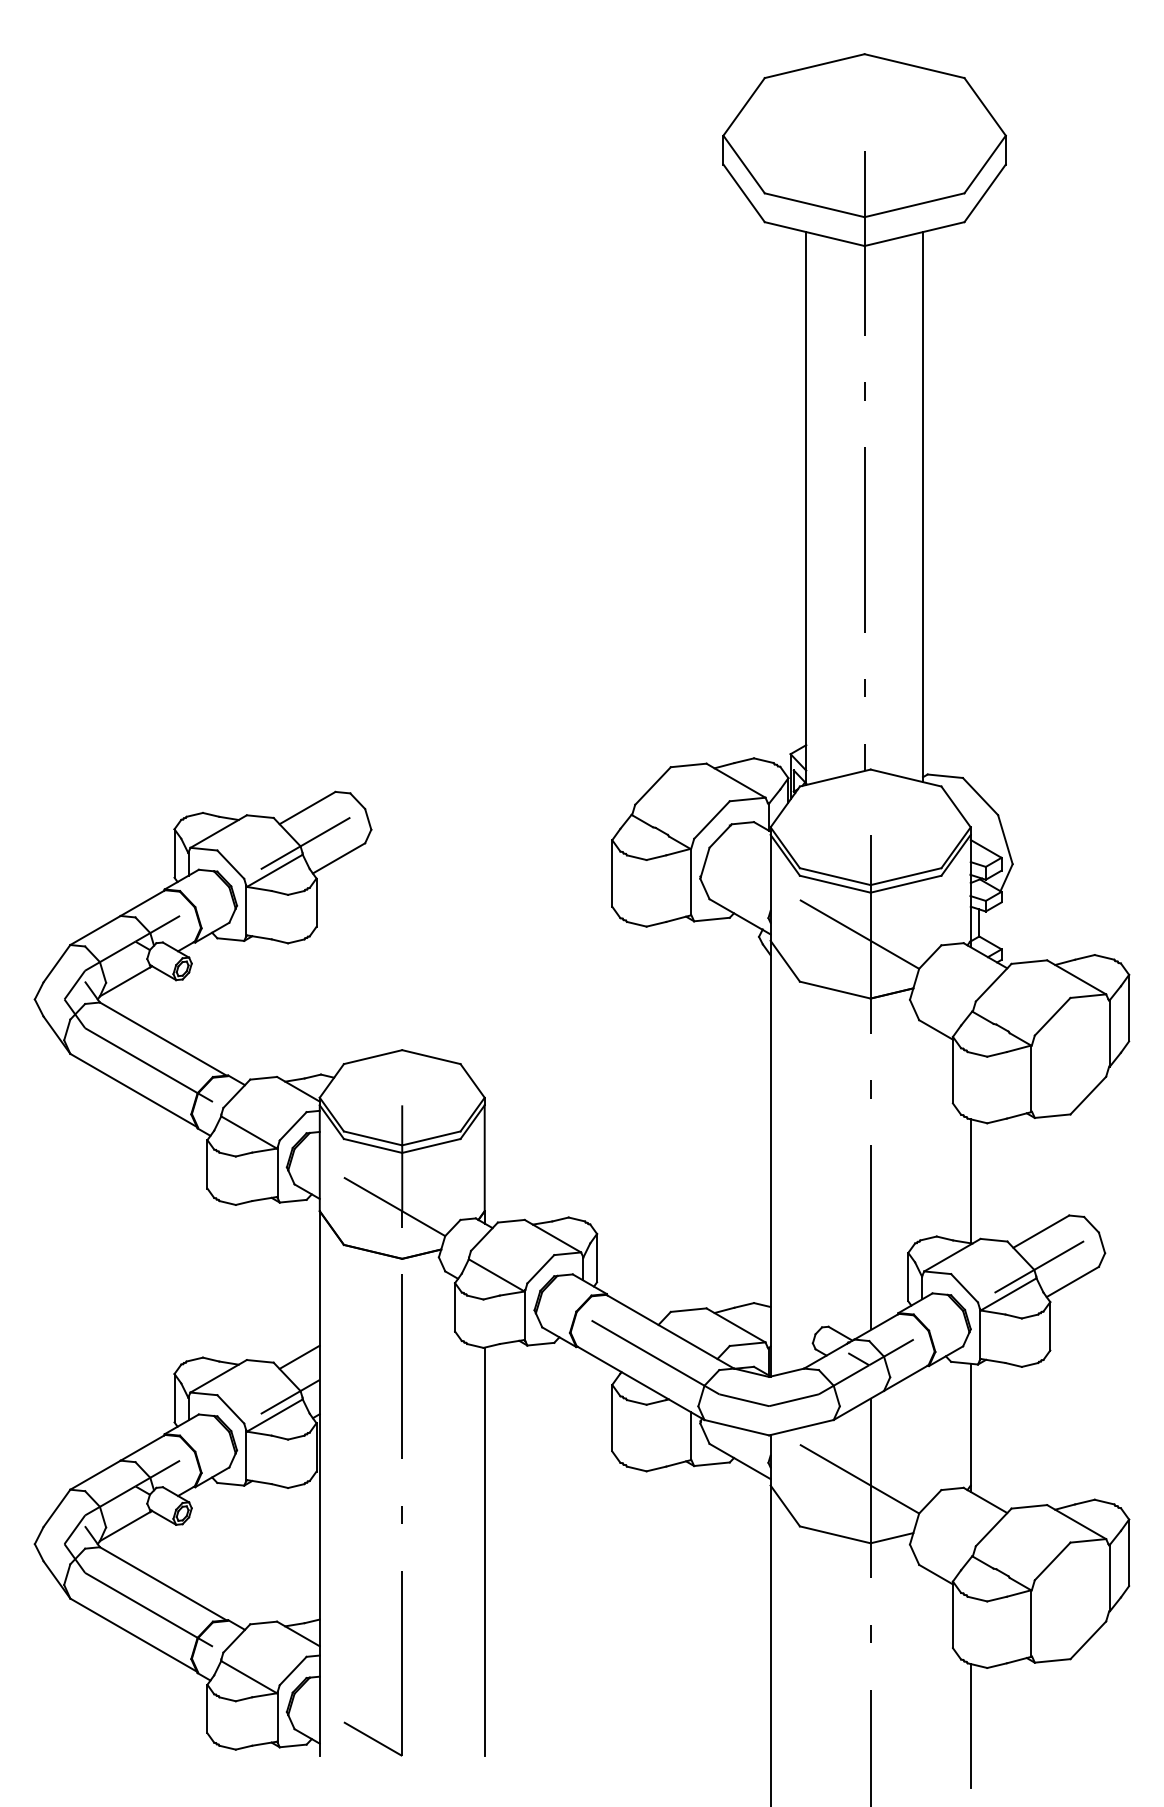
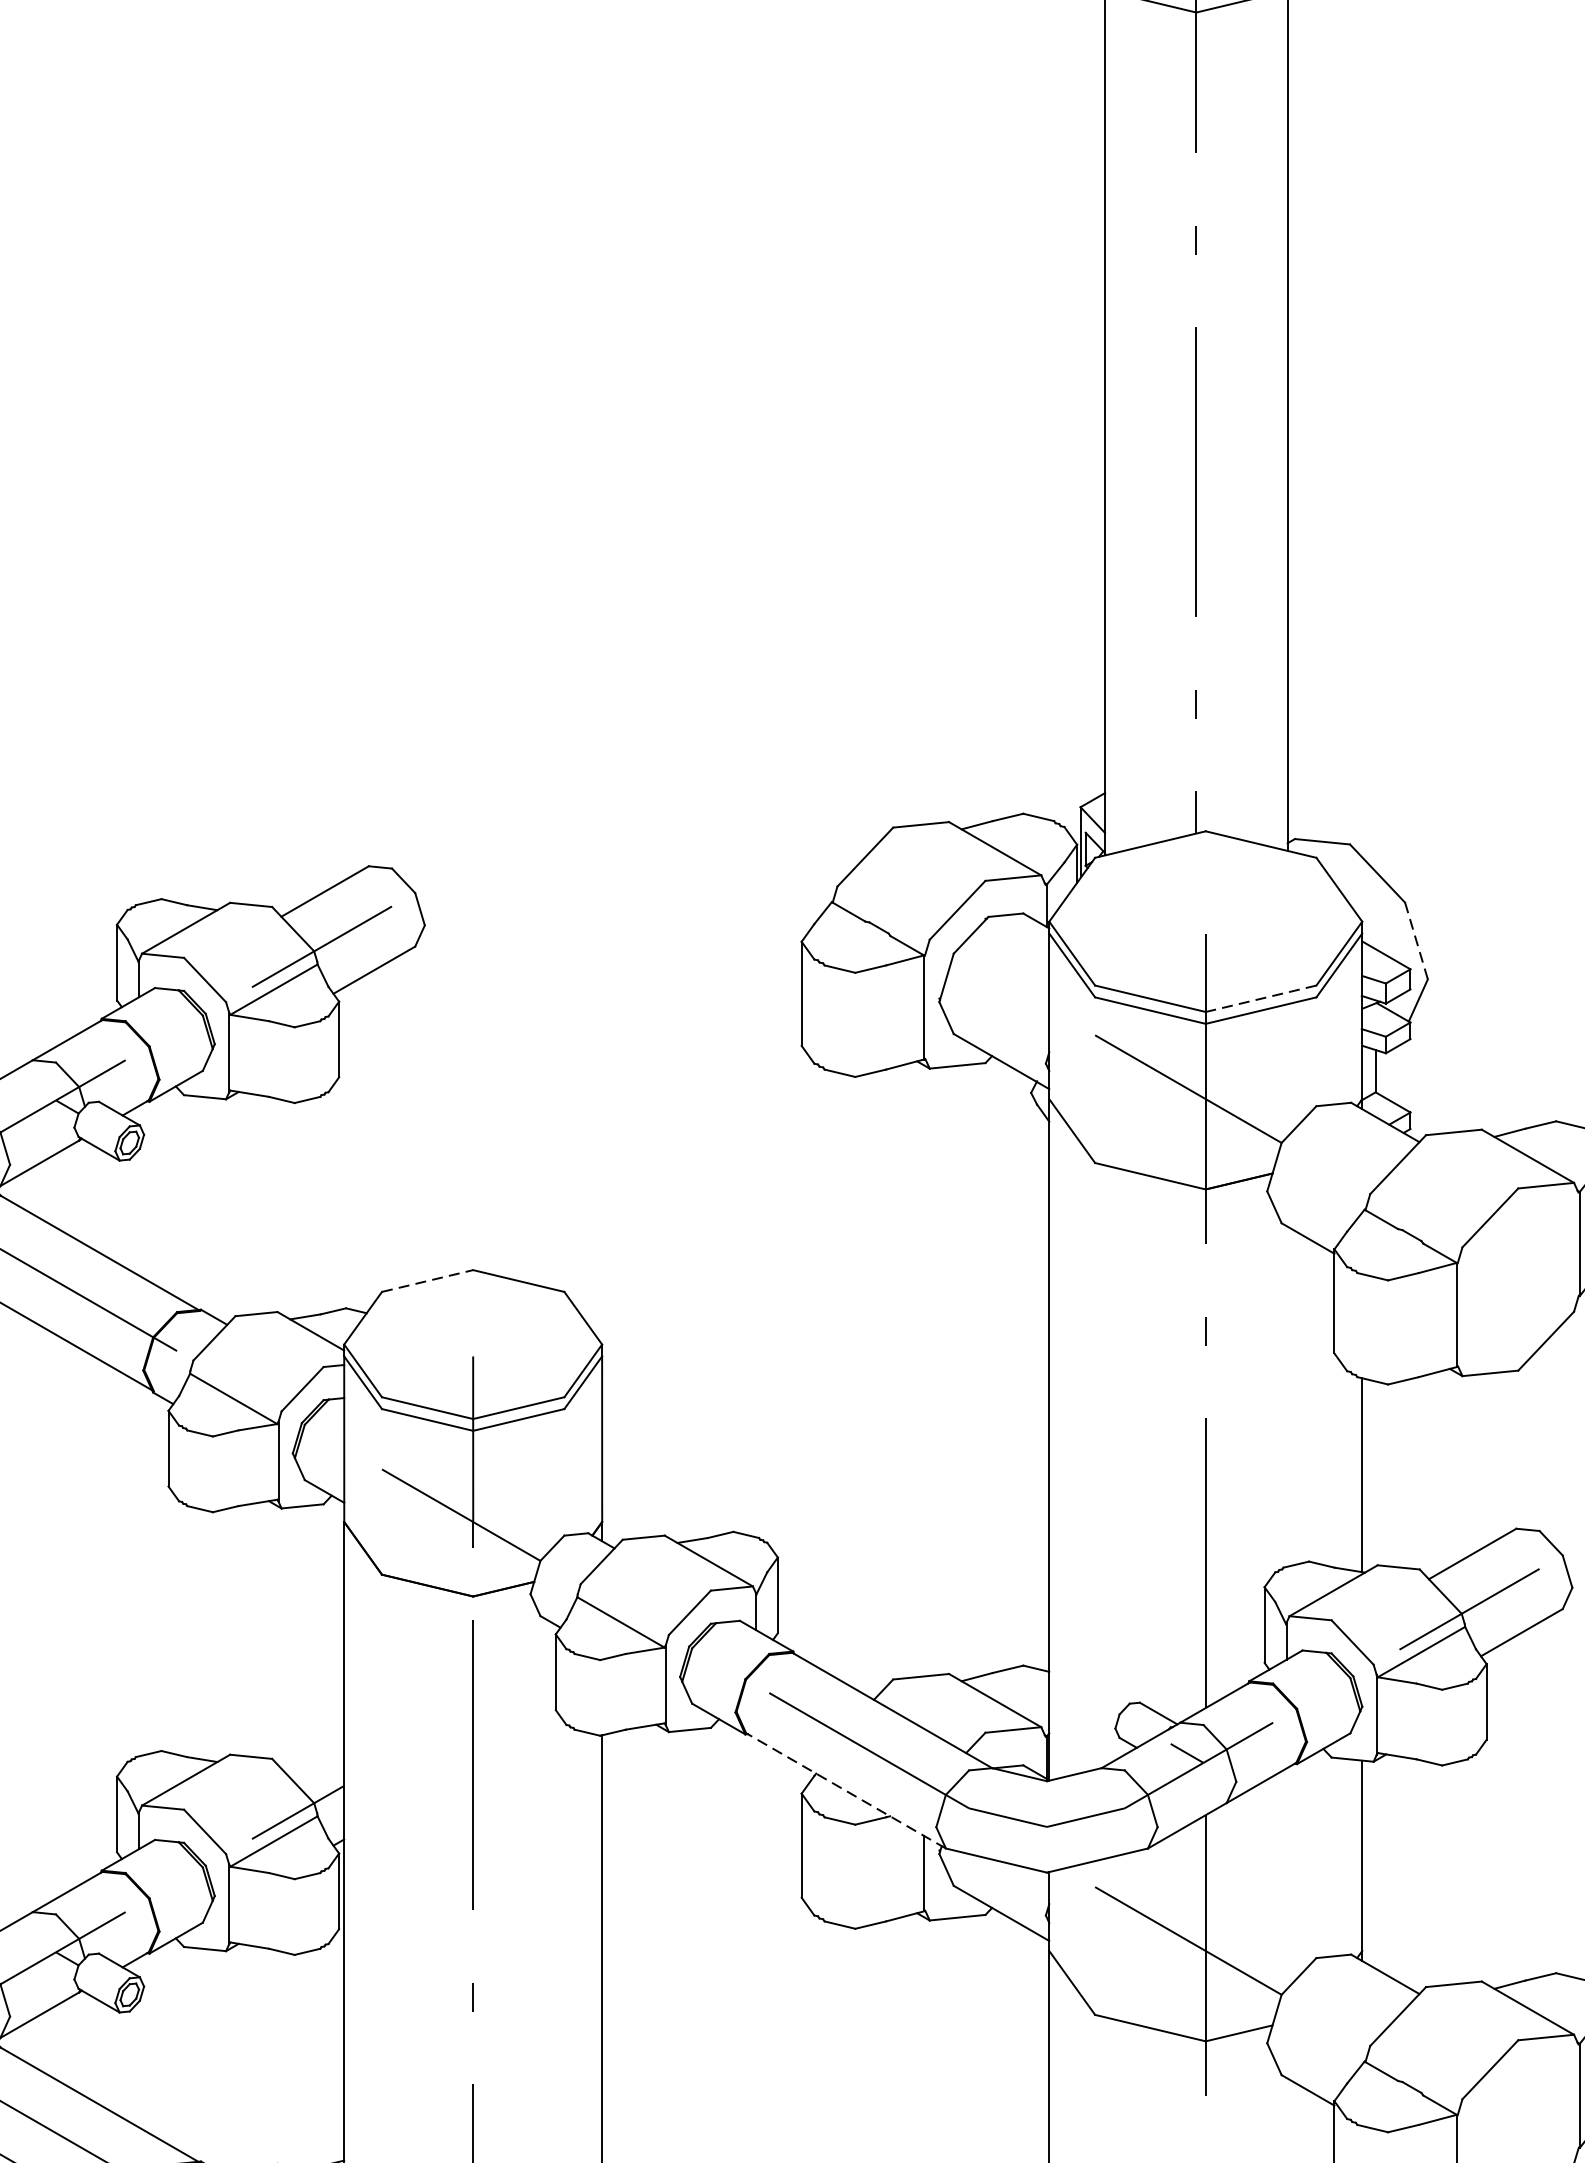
line: (1005, 839) -> (1416, 940), solid -> dashed
line: (905, 876) -> (1260, 998), solid -> dashed
line: (373, 1057) -> (428, 1281), solid -> dashed
line: (299, 1356) -> (312, 1749), removed
line: (640, 1383) -> (845, 1791), solid -> dashed

